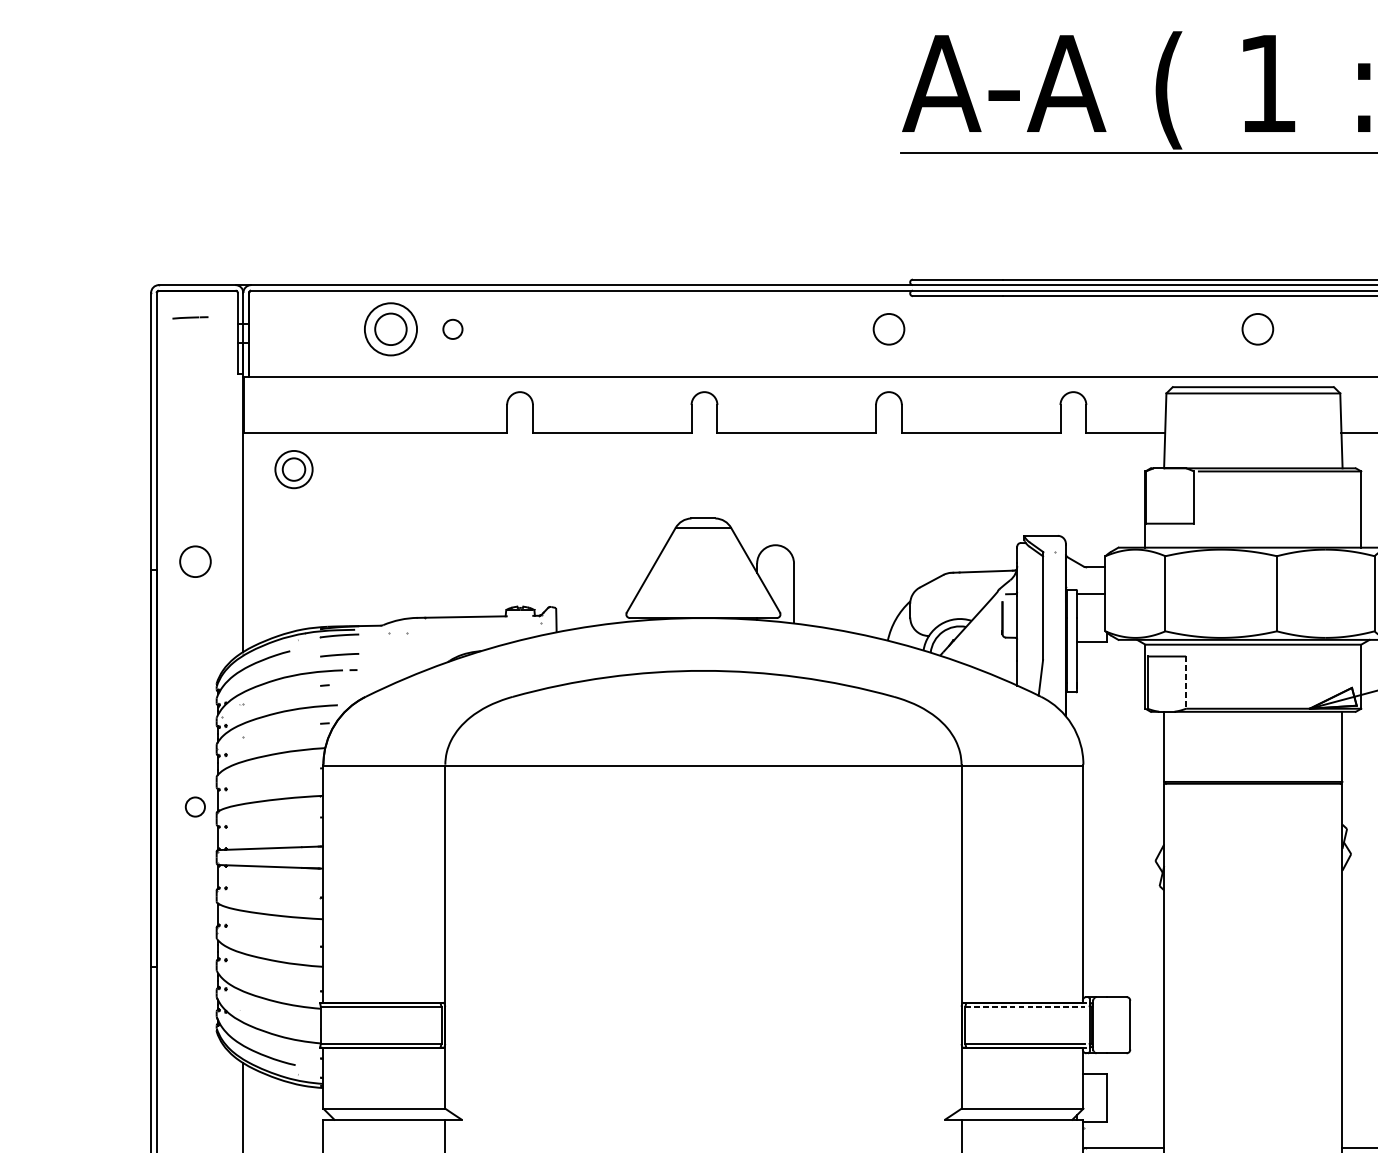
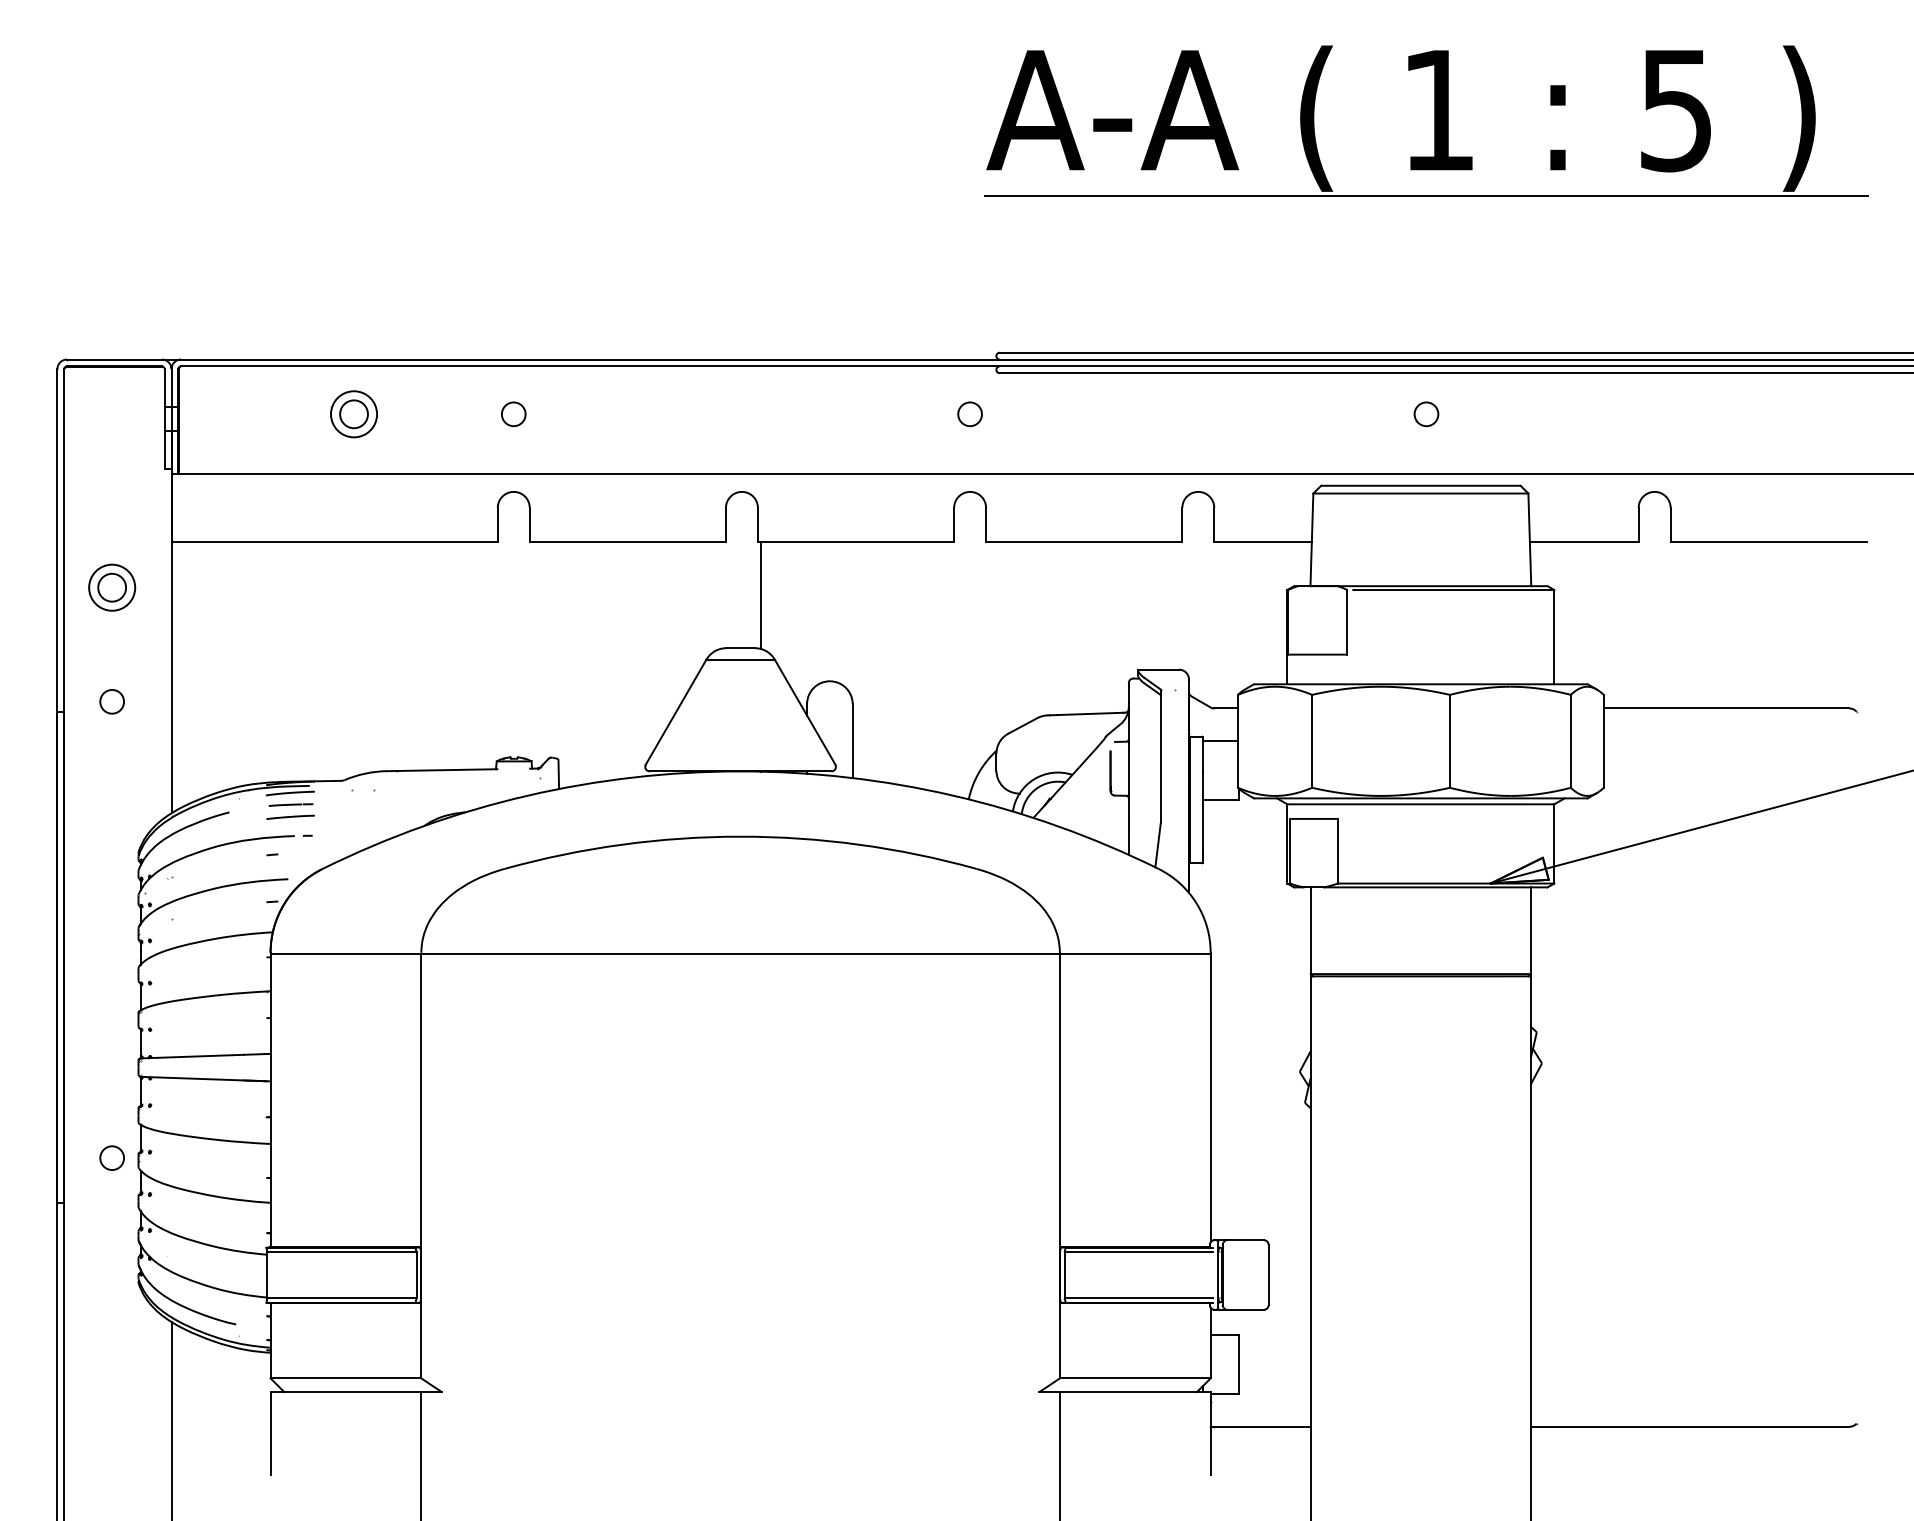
line: (189, 317) -> (290, 804), moved
part: (390, 329) -> (353, 414), size x0.71
circle: (452, 329) -> (513, 414), moved
circle: (888, 329) -> (969, 414), size x0.62
circle: (1257, 329) -> (1426, 414), size x0.62
part: (294, 469) -> (112, 587), moved
line: (720, 475) -> (761, 595), added
circle: (194, 561) -> (111, 701), size x0.62
line: (1185, 682) -> (1337, 851), dashed -> solid
circle: (194, 806) -> (111, 1157), moved
line: (1025, 1006) -> (1139, 1252), dashed -> solid

